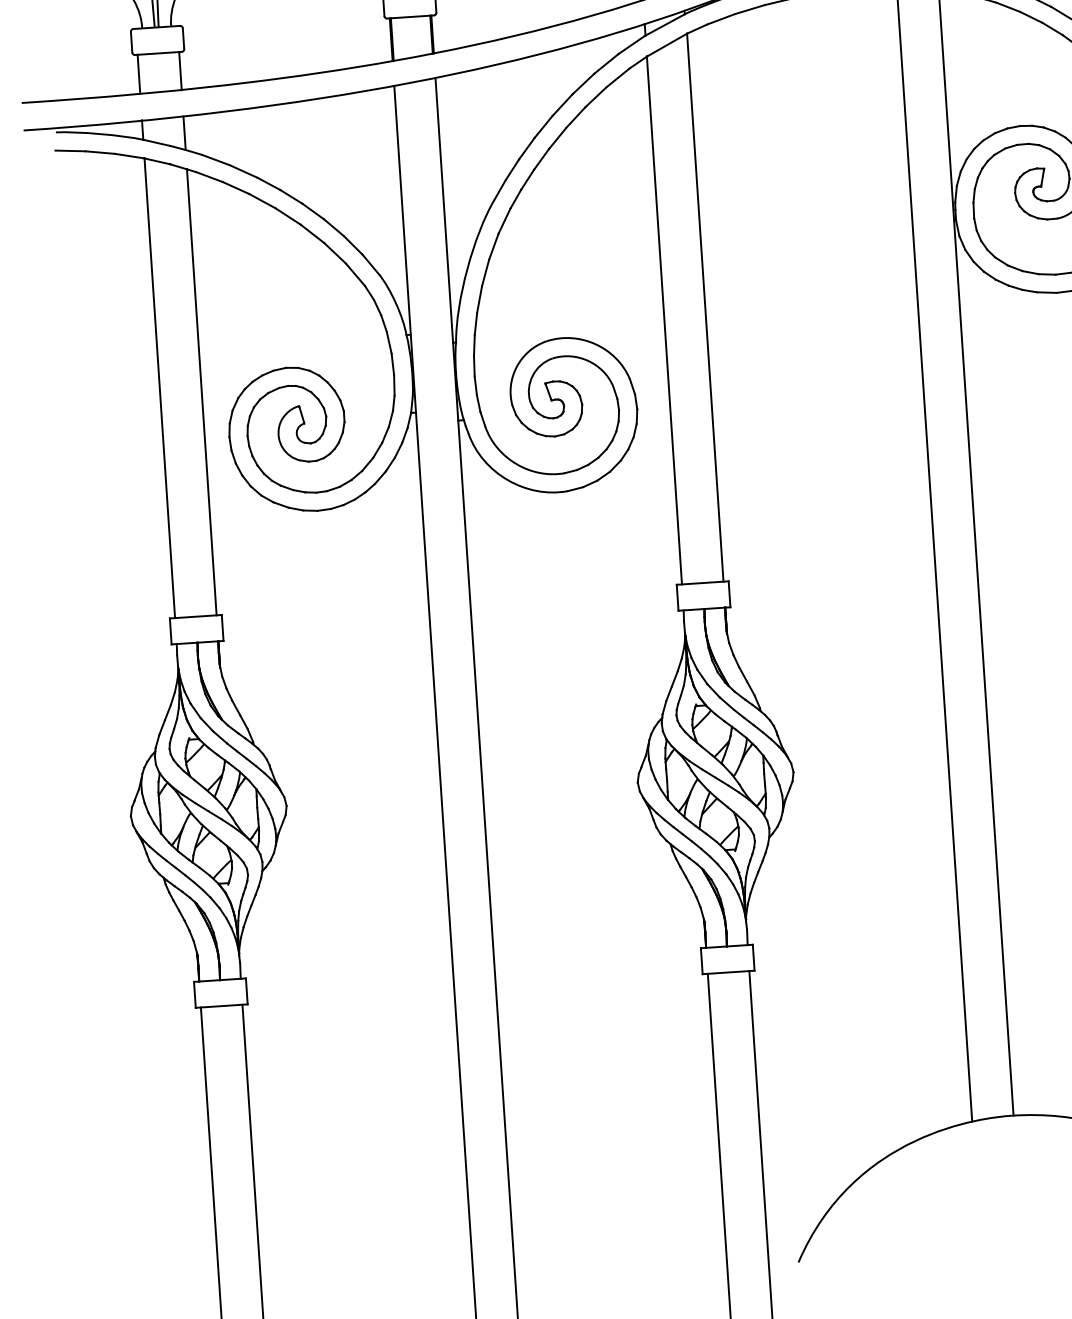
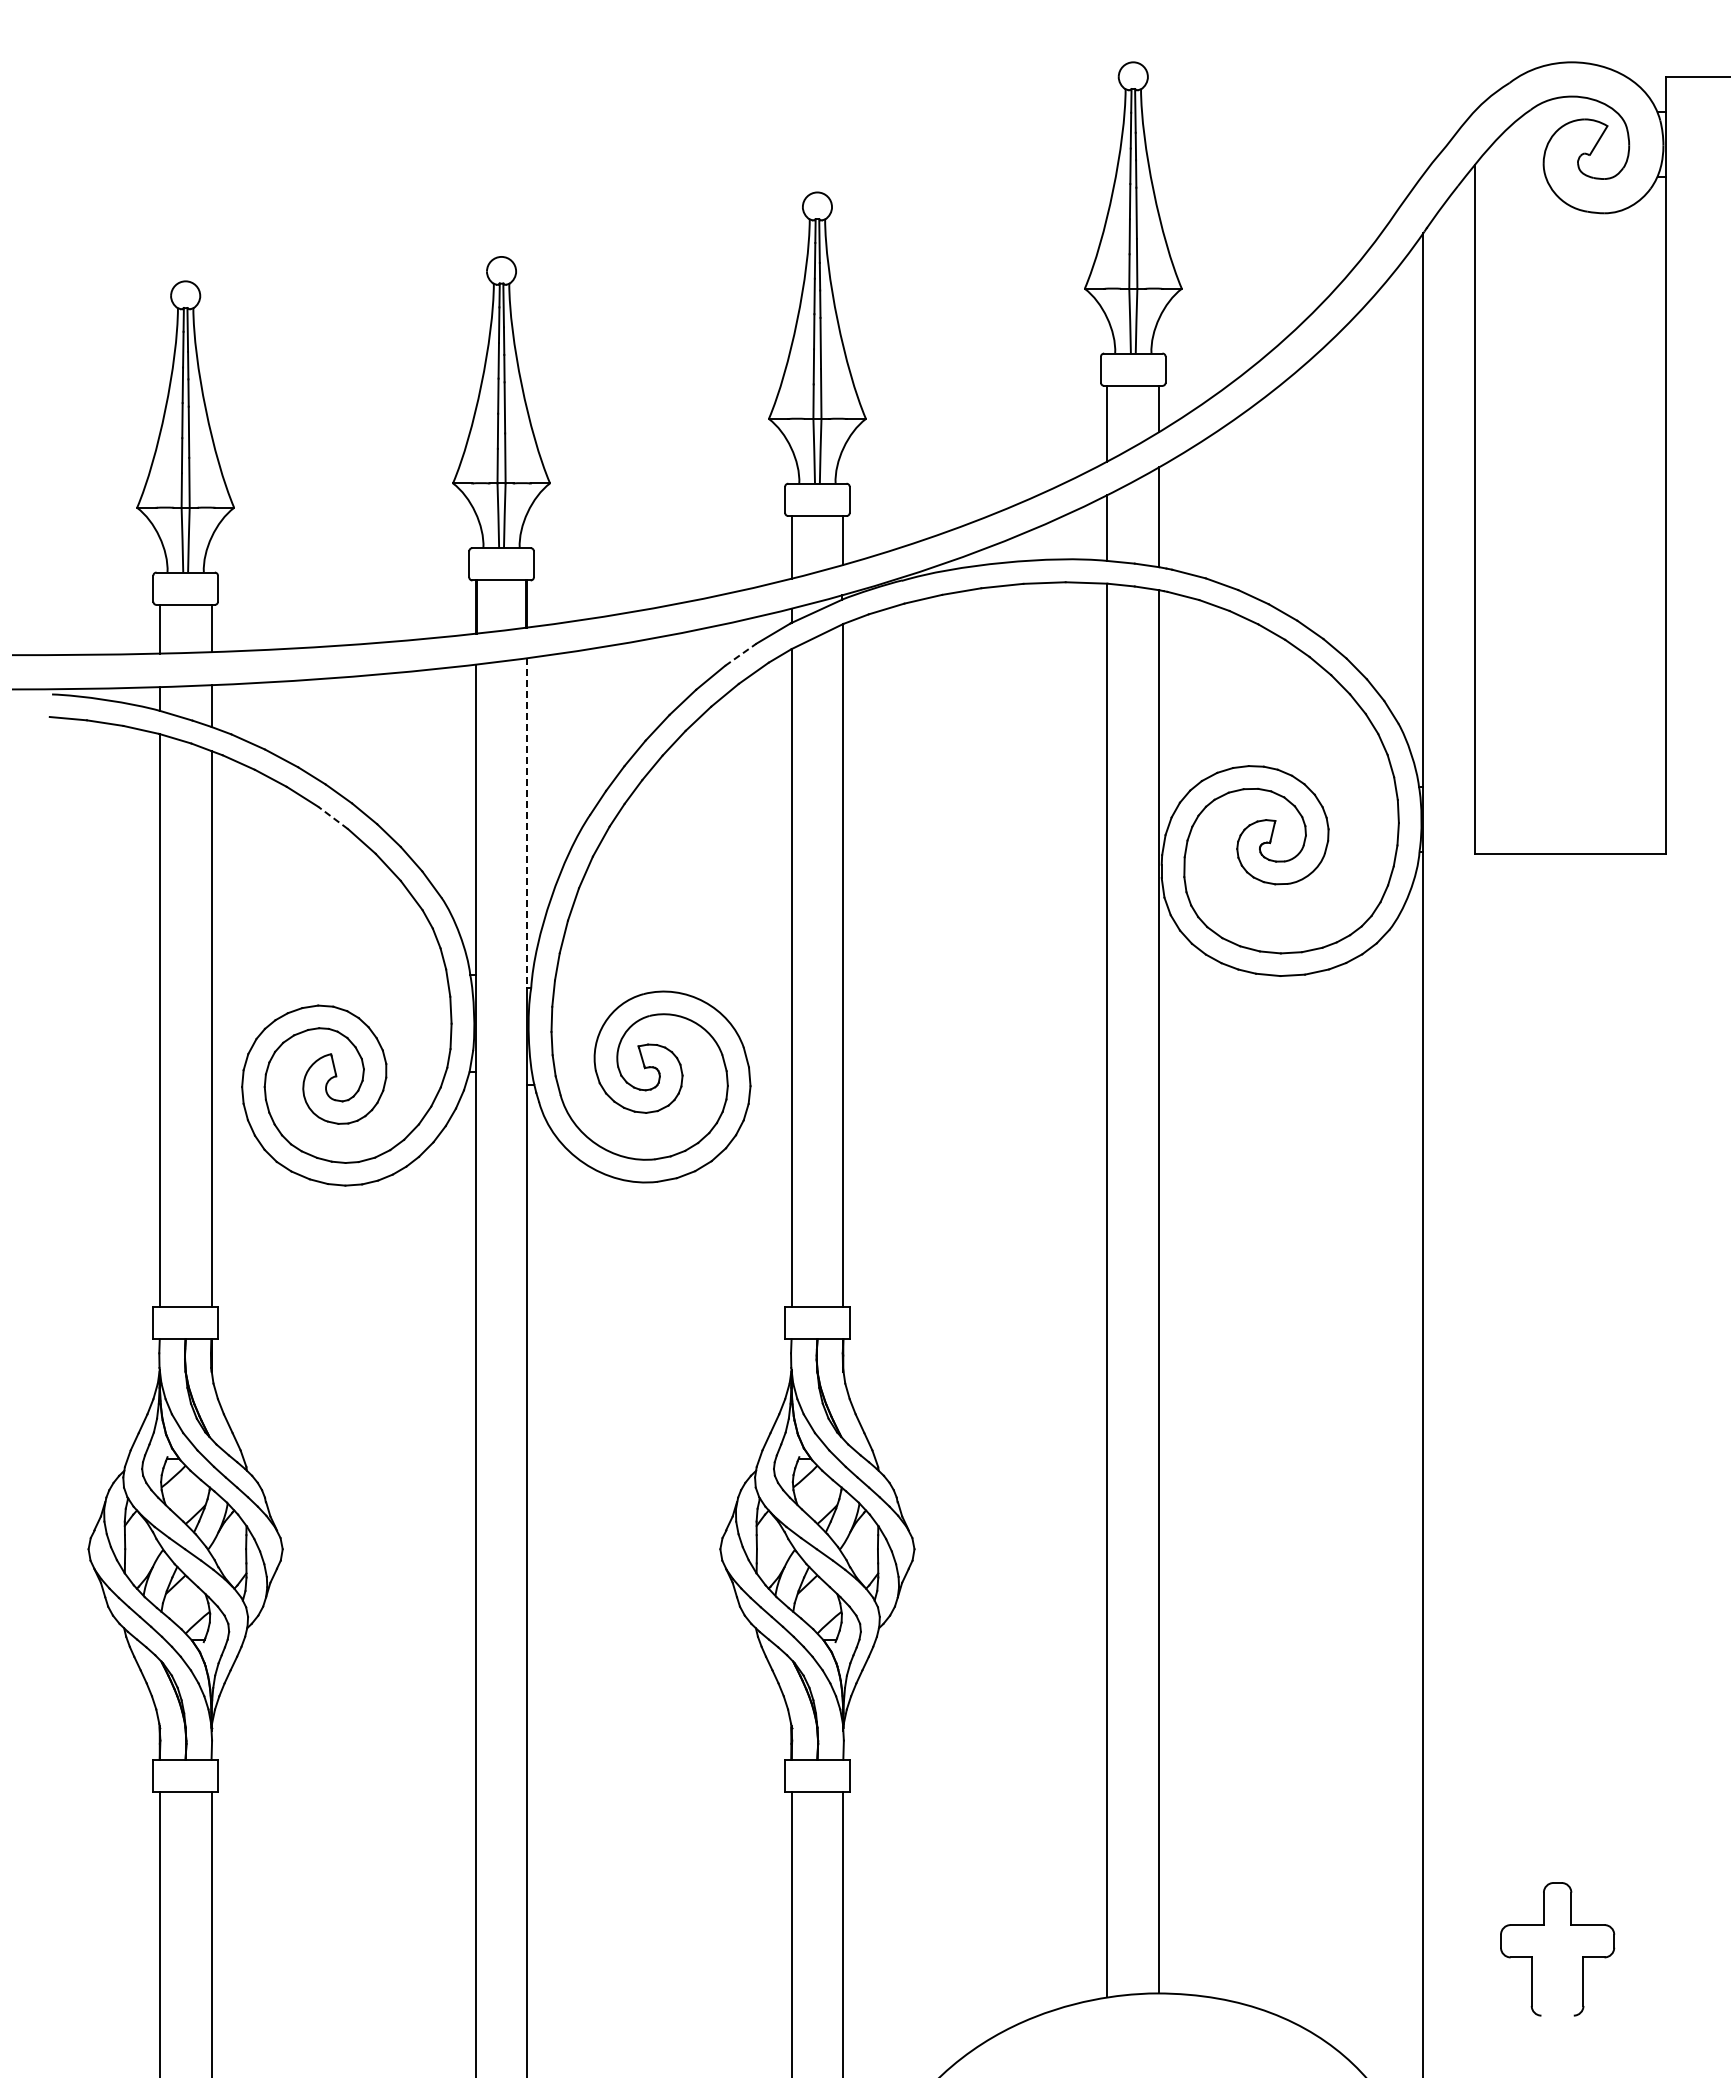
line: (607, 63) -> (741, 654), solid -> dashed
line: (444, 210) -> (527, 823), solid -> dashed
line: (288, 216) -> (333, 817), solid -> dashed

